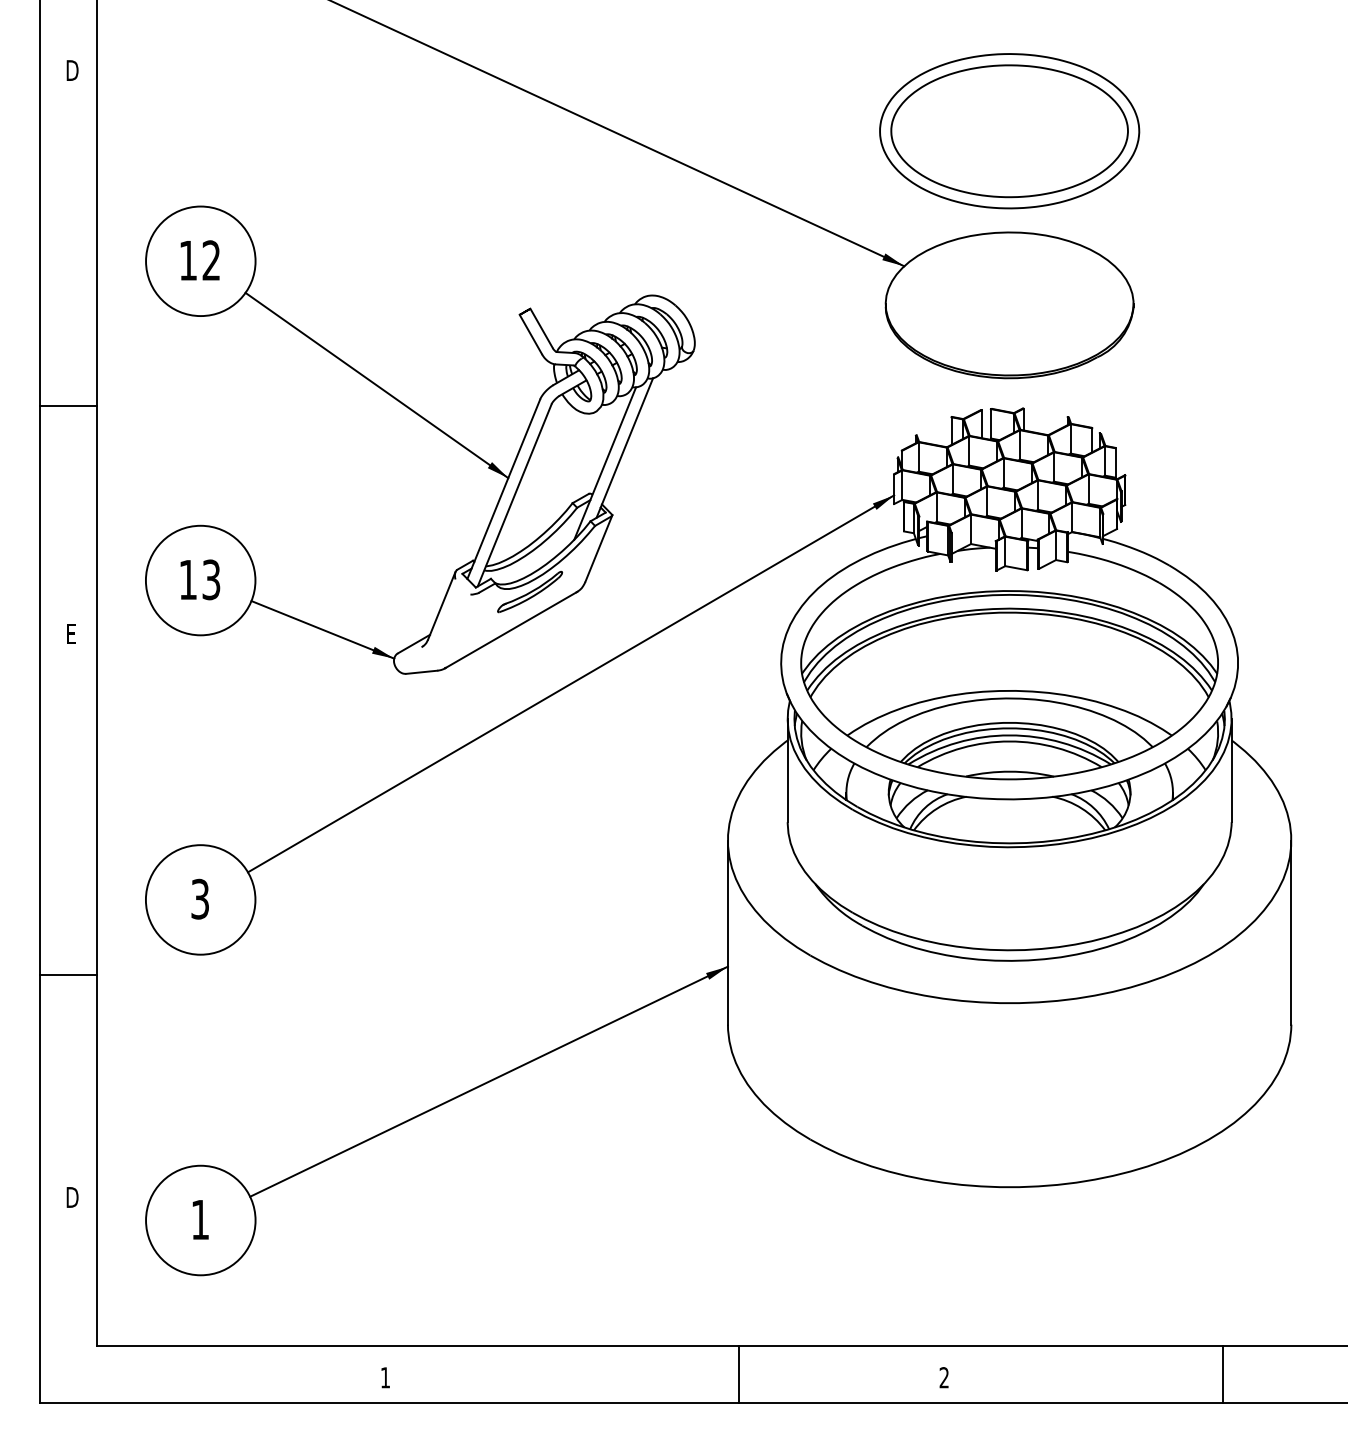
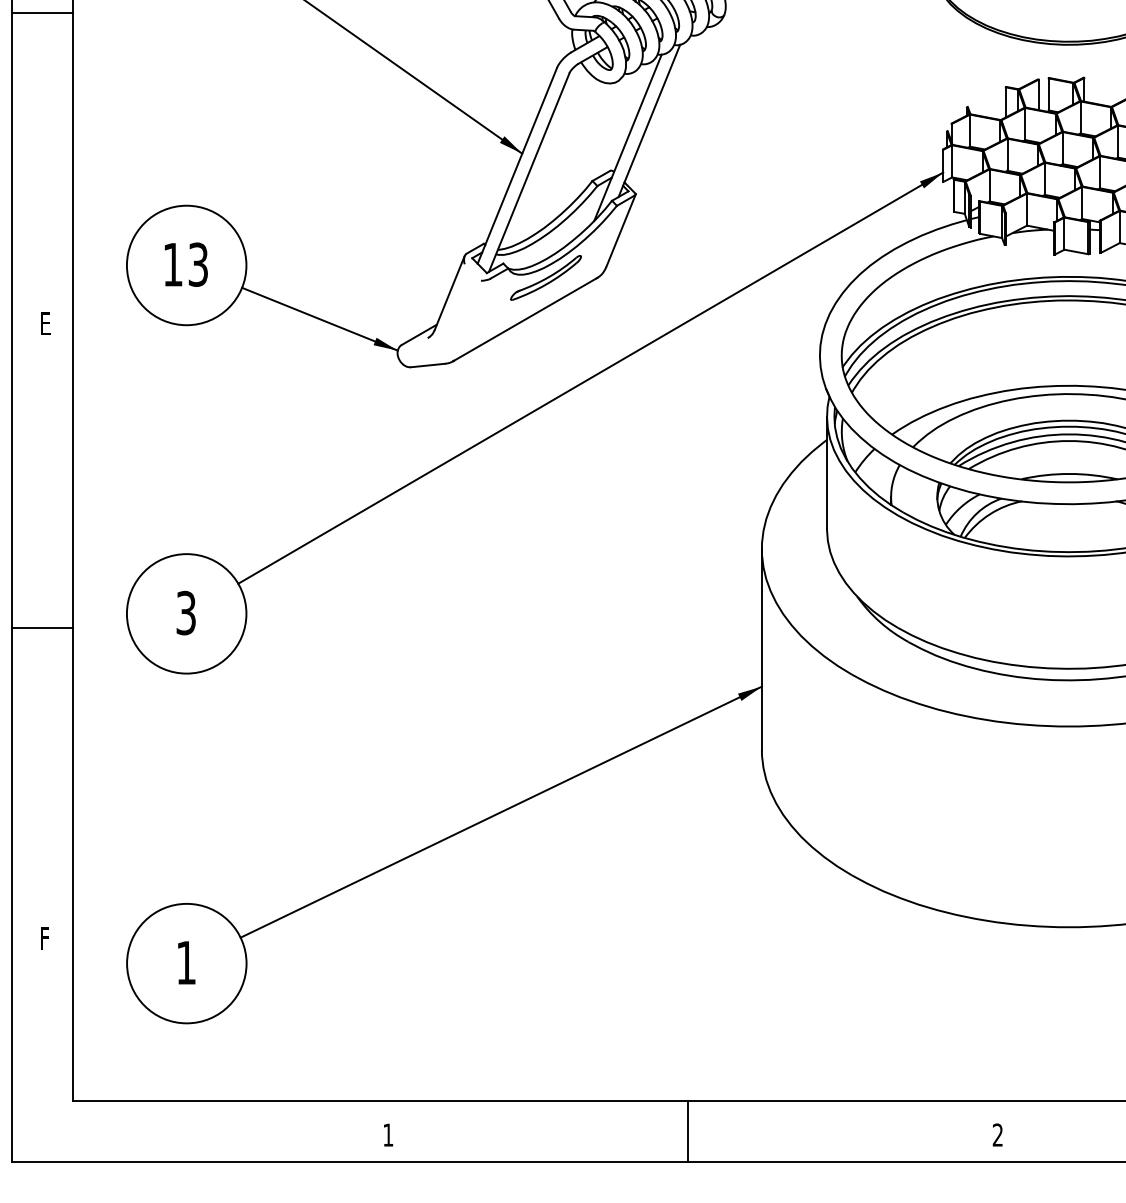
line: (68, 405) -> (42, 12), moved
line: (68, 975) -> (42, 627), moved
text: (72, 1197) -> (46, 938), D -> F
line: (739, 1374) -> (688, 1131), moved

